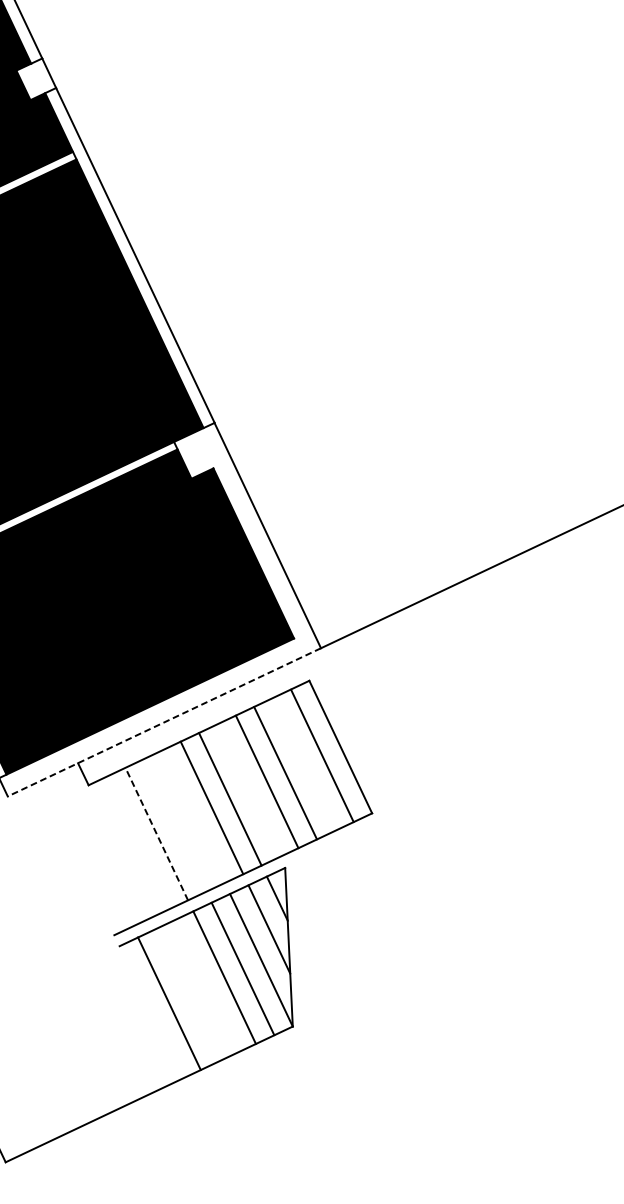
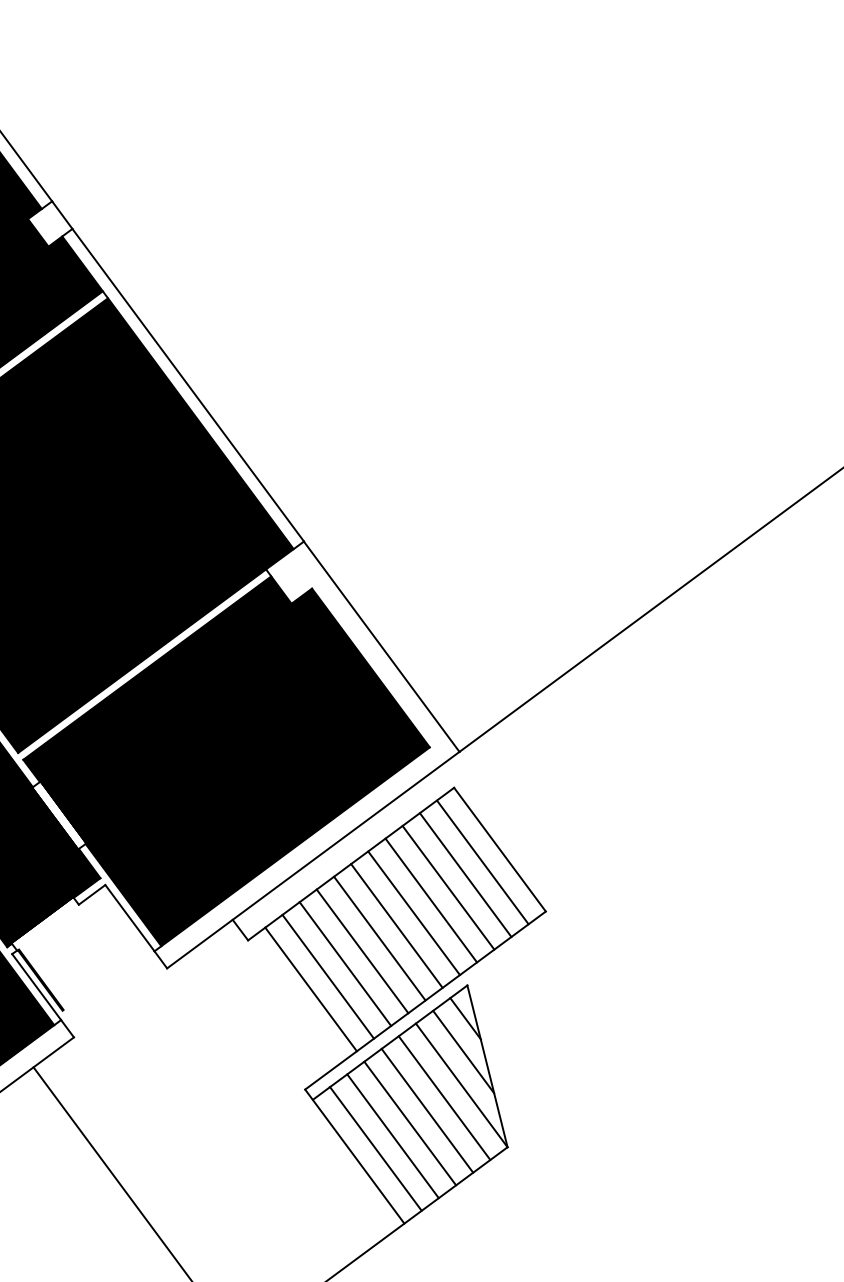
line: (164, 722) -> (313, 860), dashed -> solid
line: (303, 763) -> (465, 874), added
line: (248, 790) -> (413, 913), added
line: (193, 816) -> (362, 951), added
line: (175, 824) -> (345, 963), added
line: (157, 833) -> (328, 976), dashed -> solid
line: (137, 842) -> (310, 989), added
line: (206, 986) -> (410, 1123), added
line: (187, 995) -> (392, 1136), added
line: (148, 1006) -> (354, 1156), added

